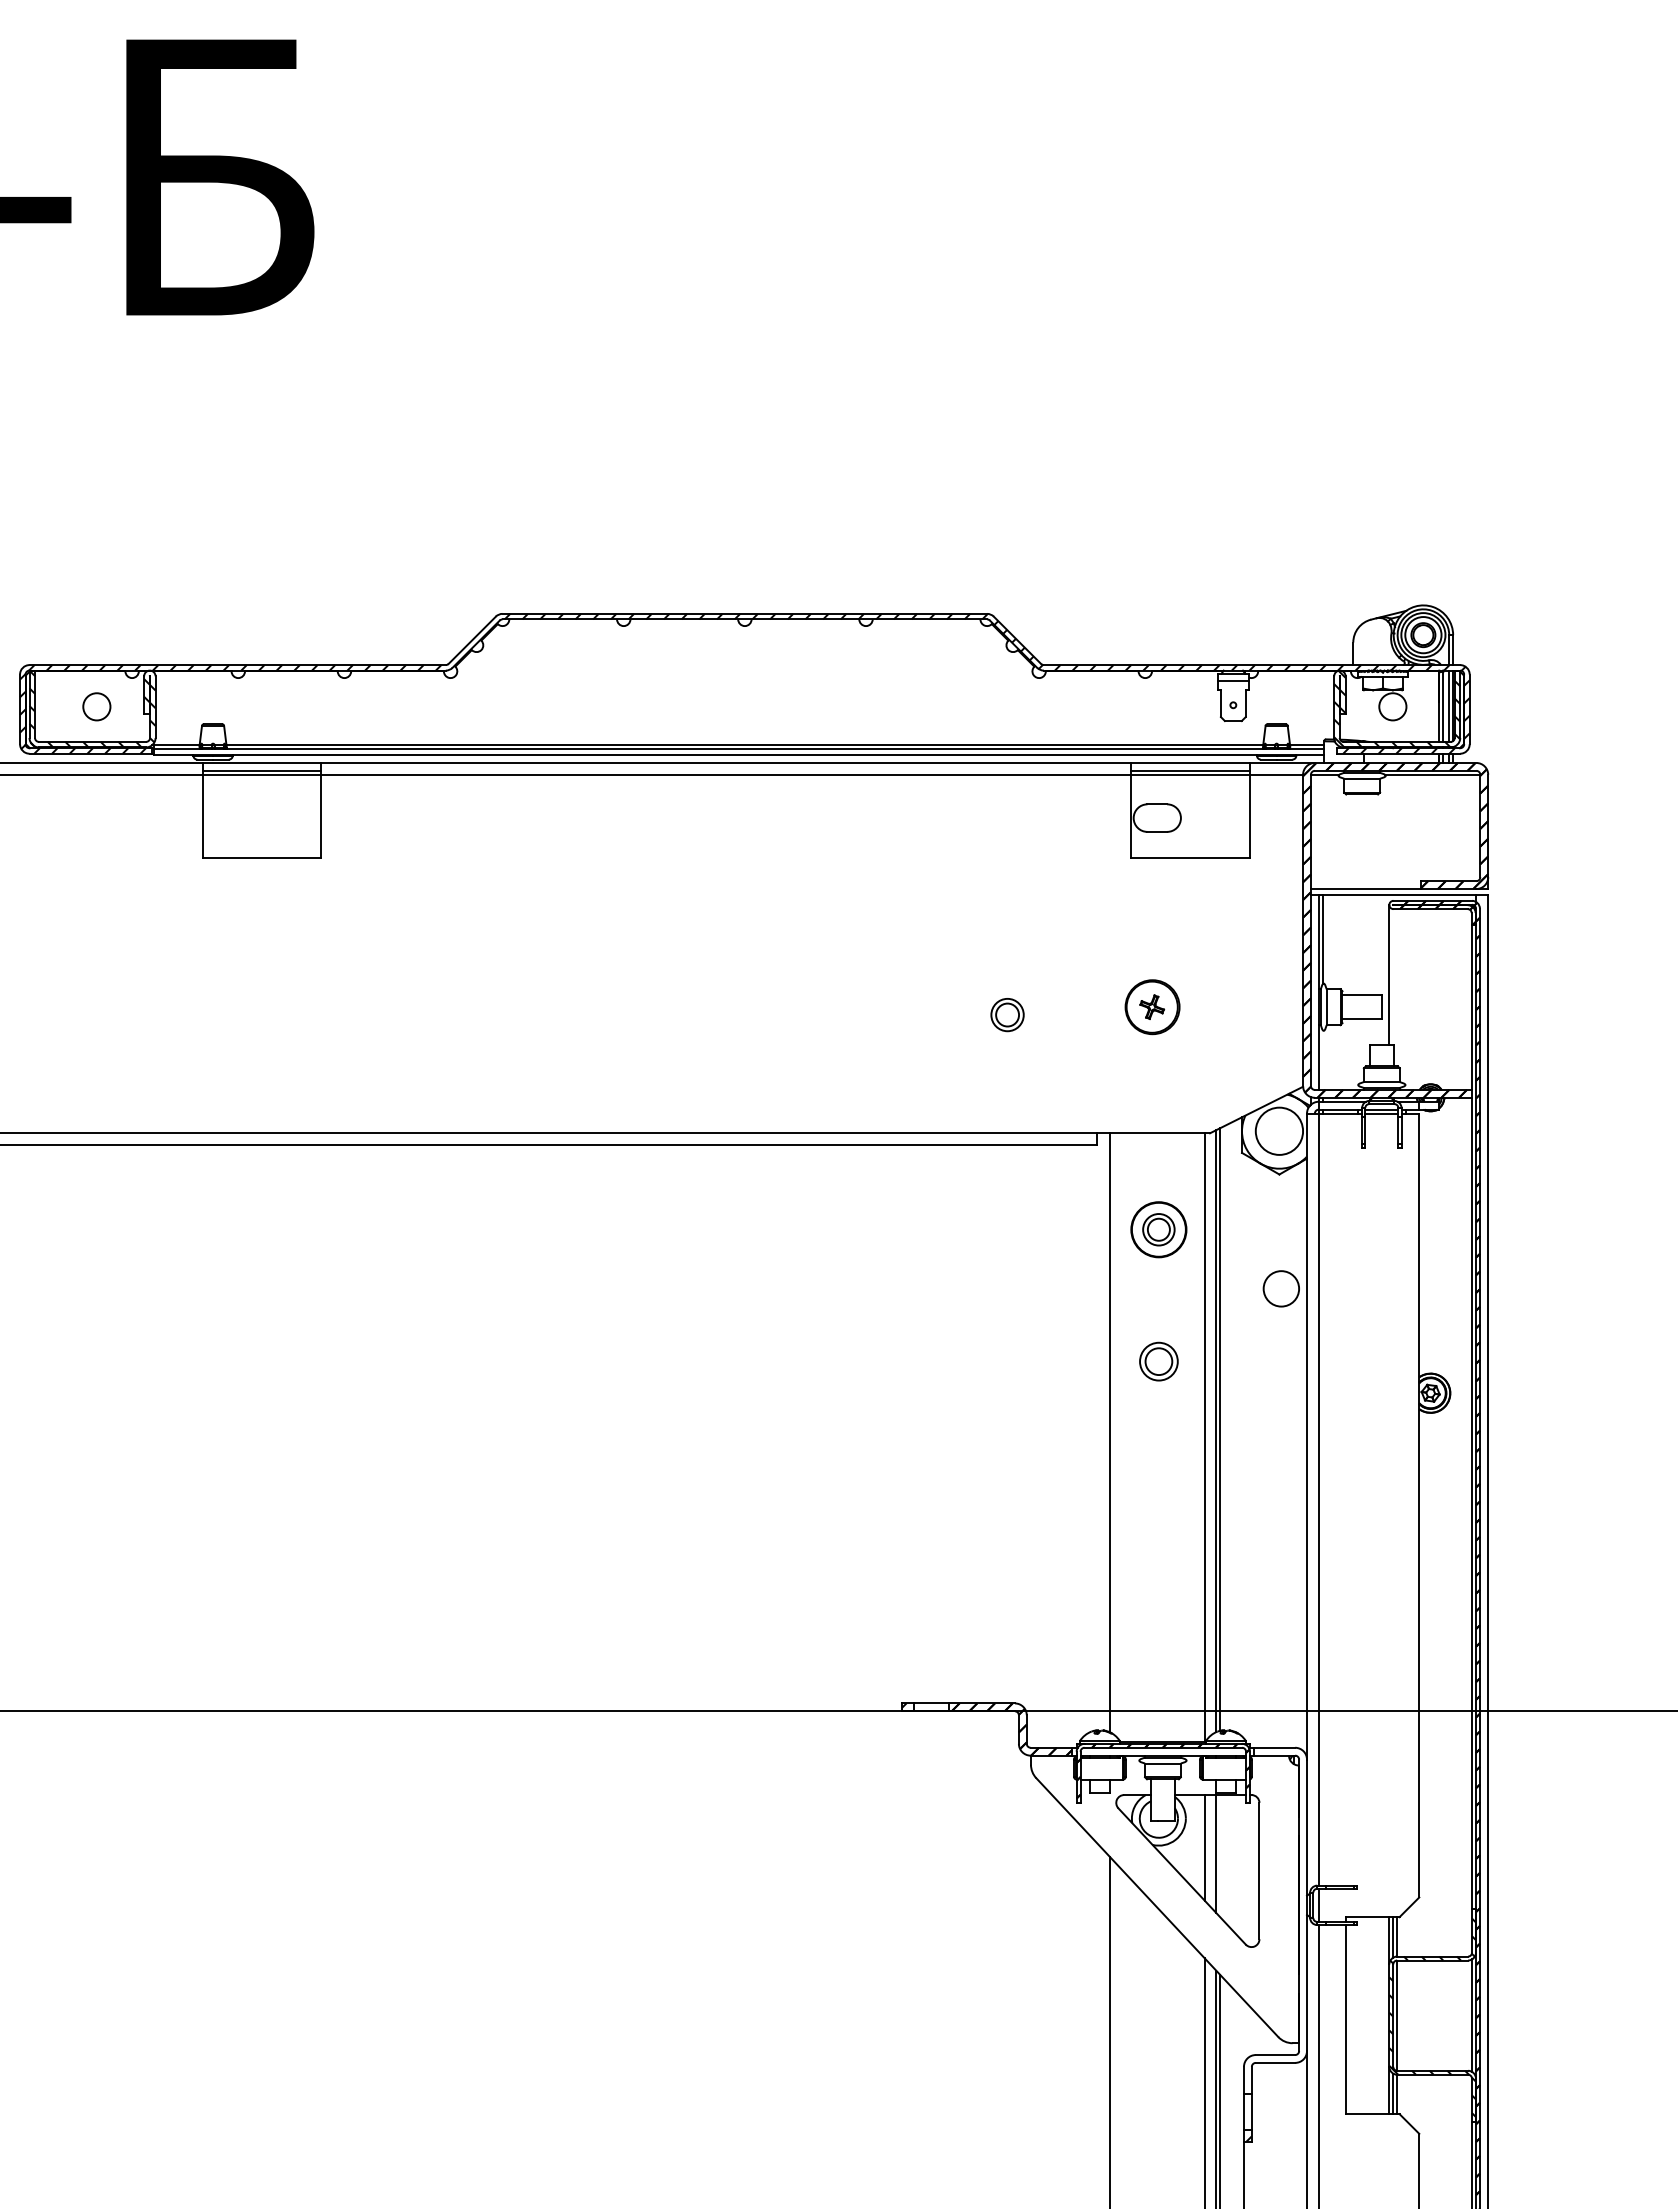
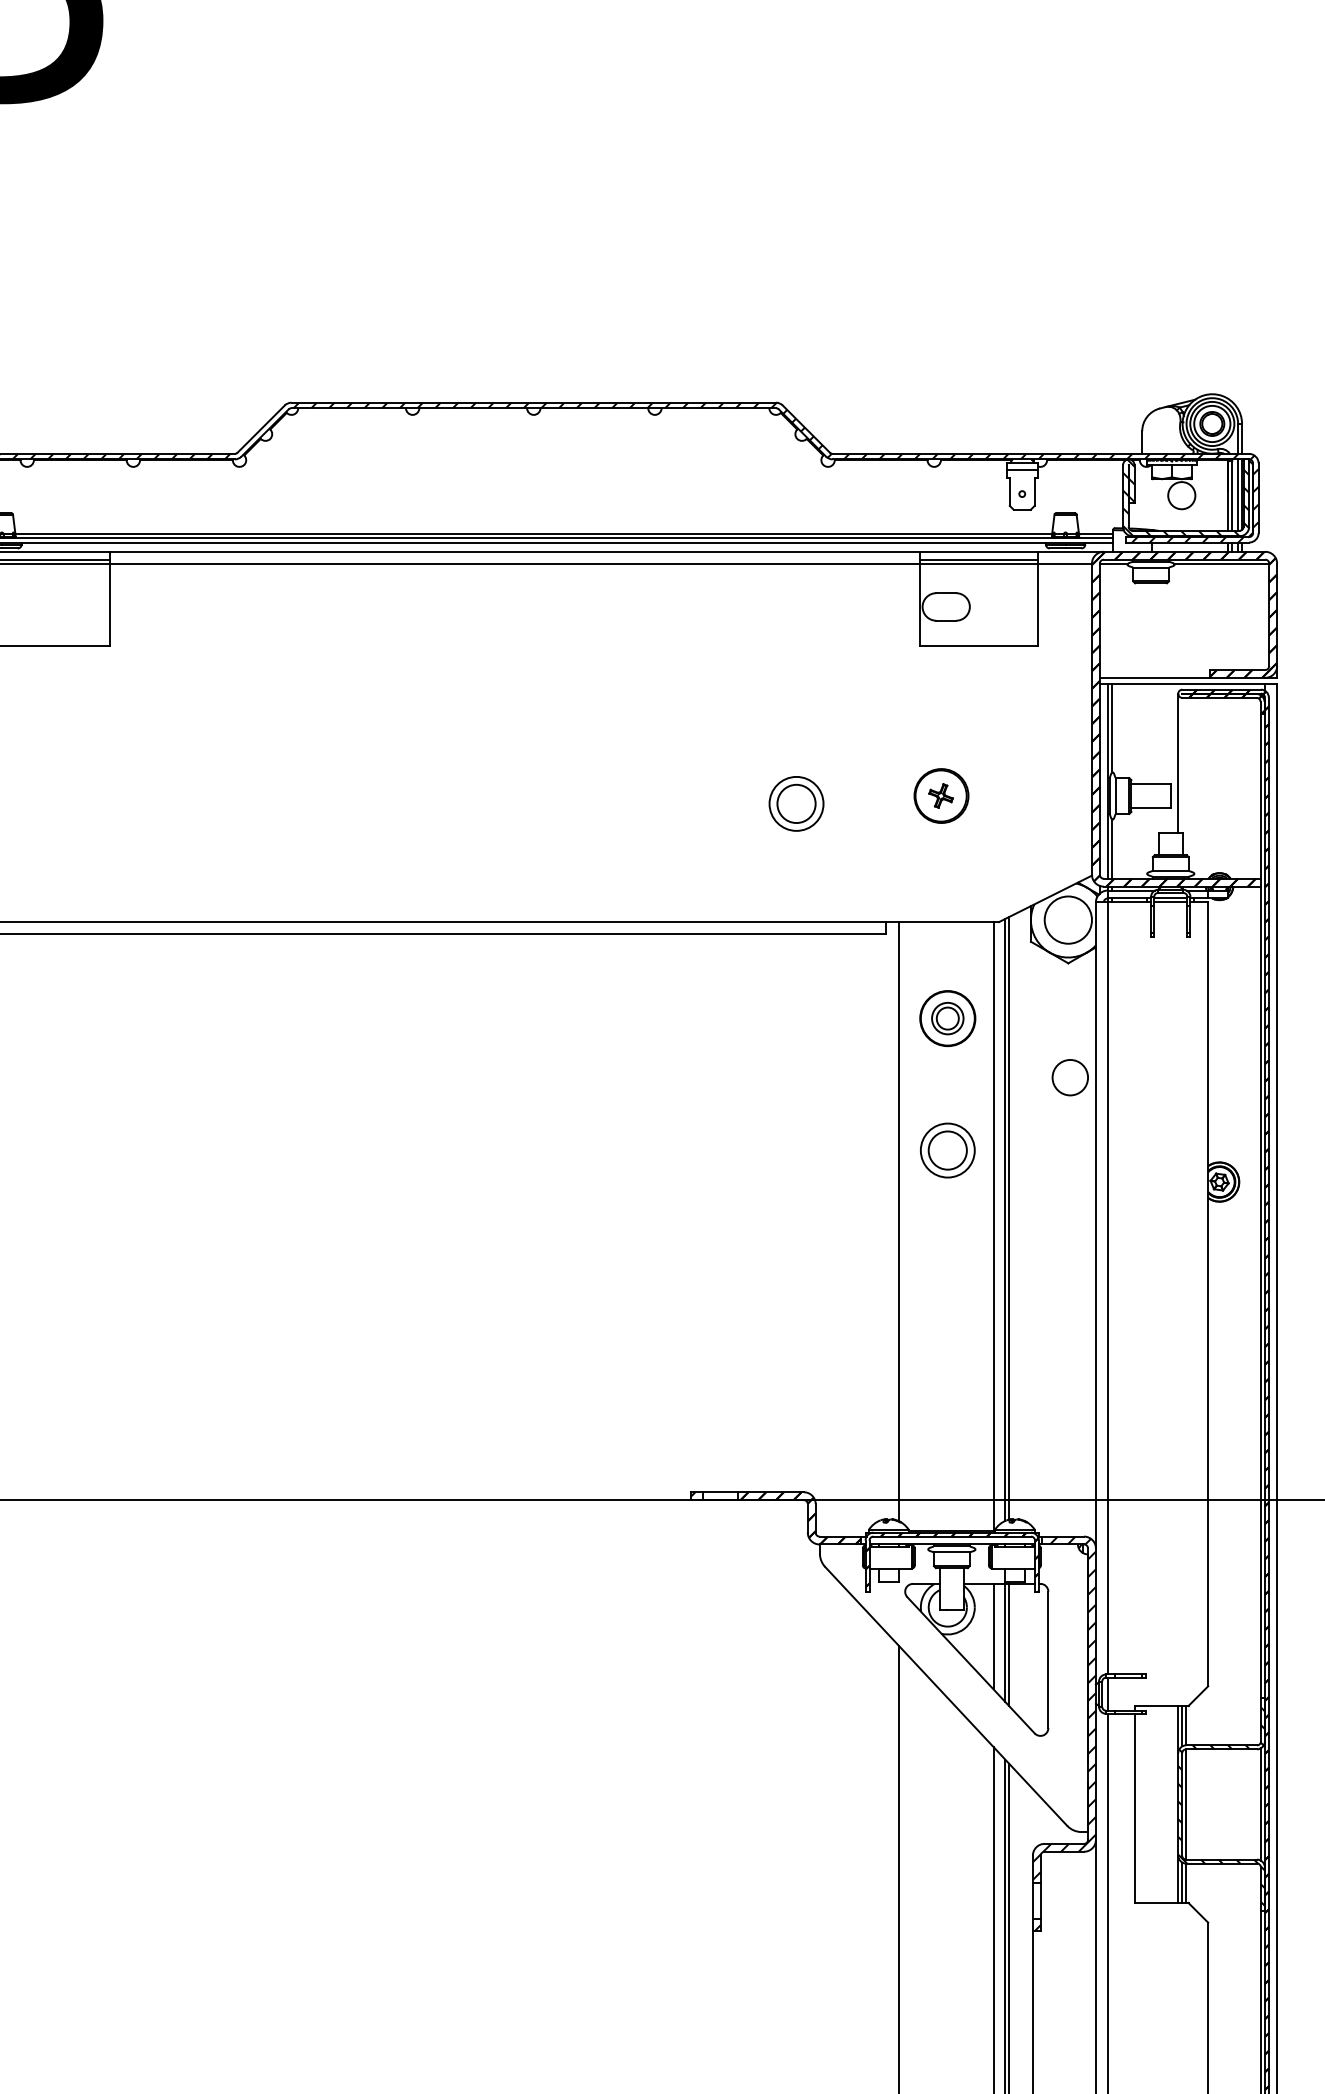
part: (1007, 1014) -> (796, 803), size x1.67
line: (1322, 1059) -> (1111, 848), added
part: (1158, 1361) -> (947, 1150), size x1.43
line: (1220, 1856) -> (1009, 1645), added
hatch: (1275, 1919) -> (1064, 1708), added

